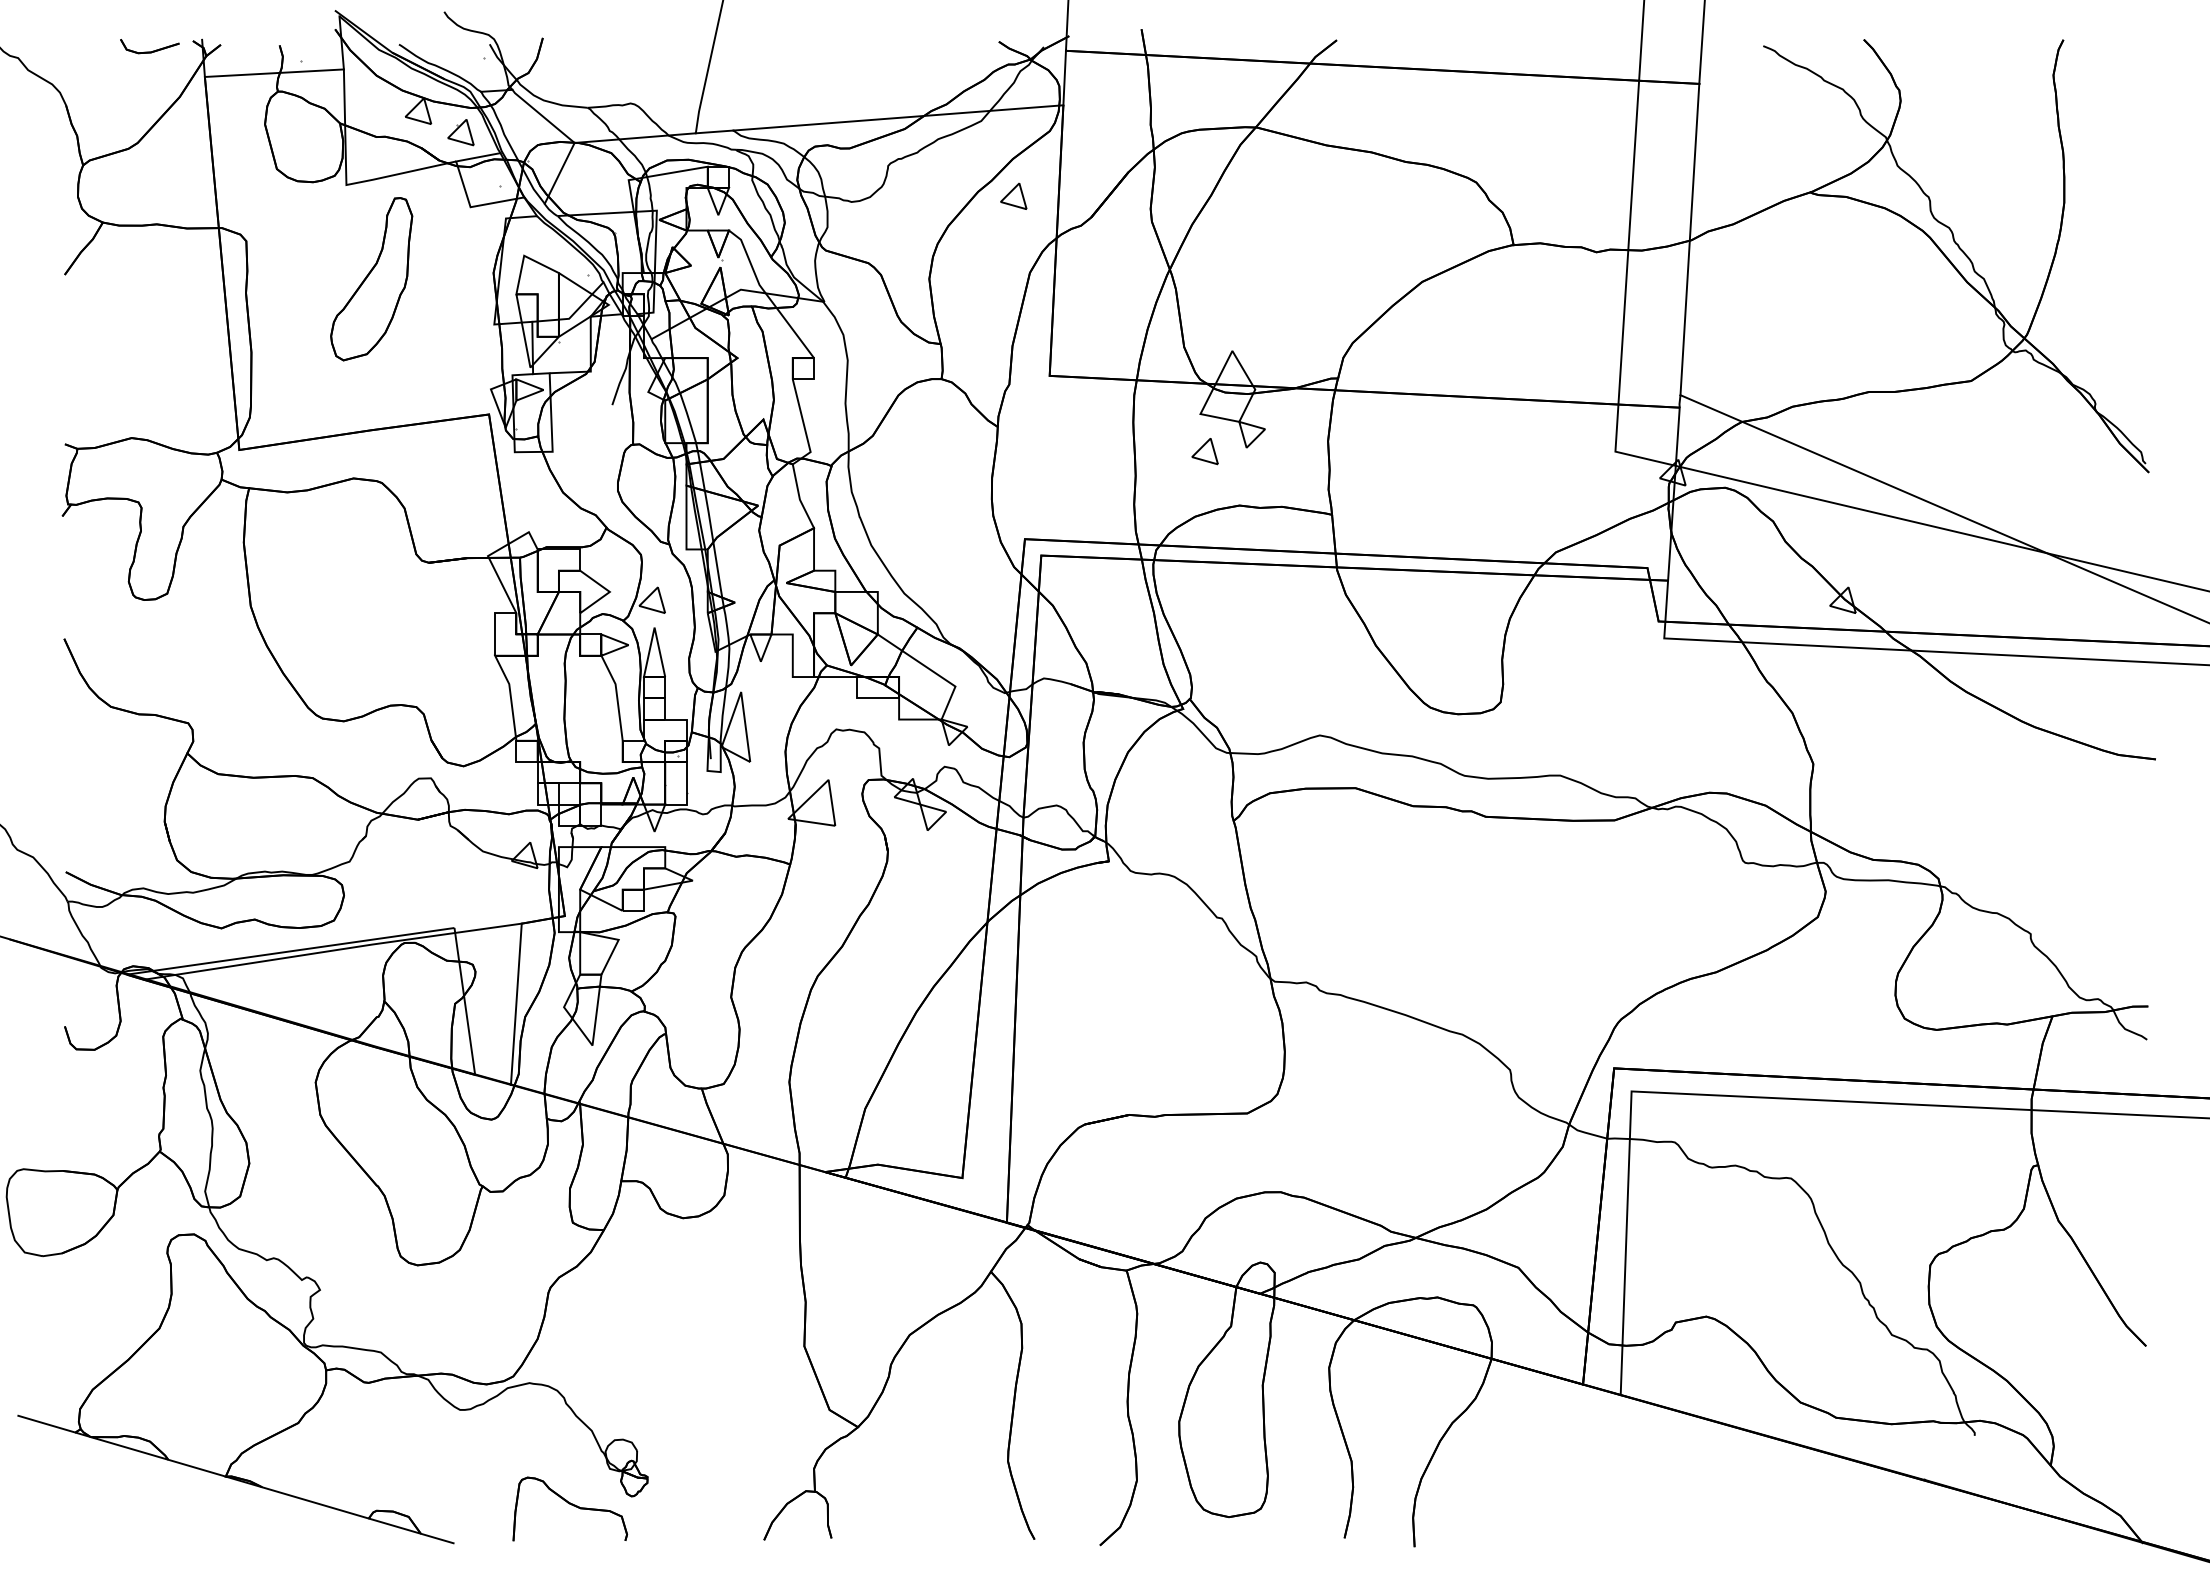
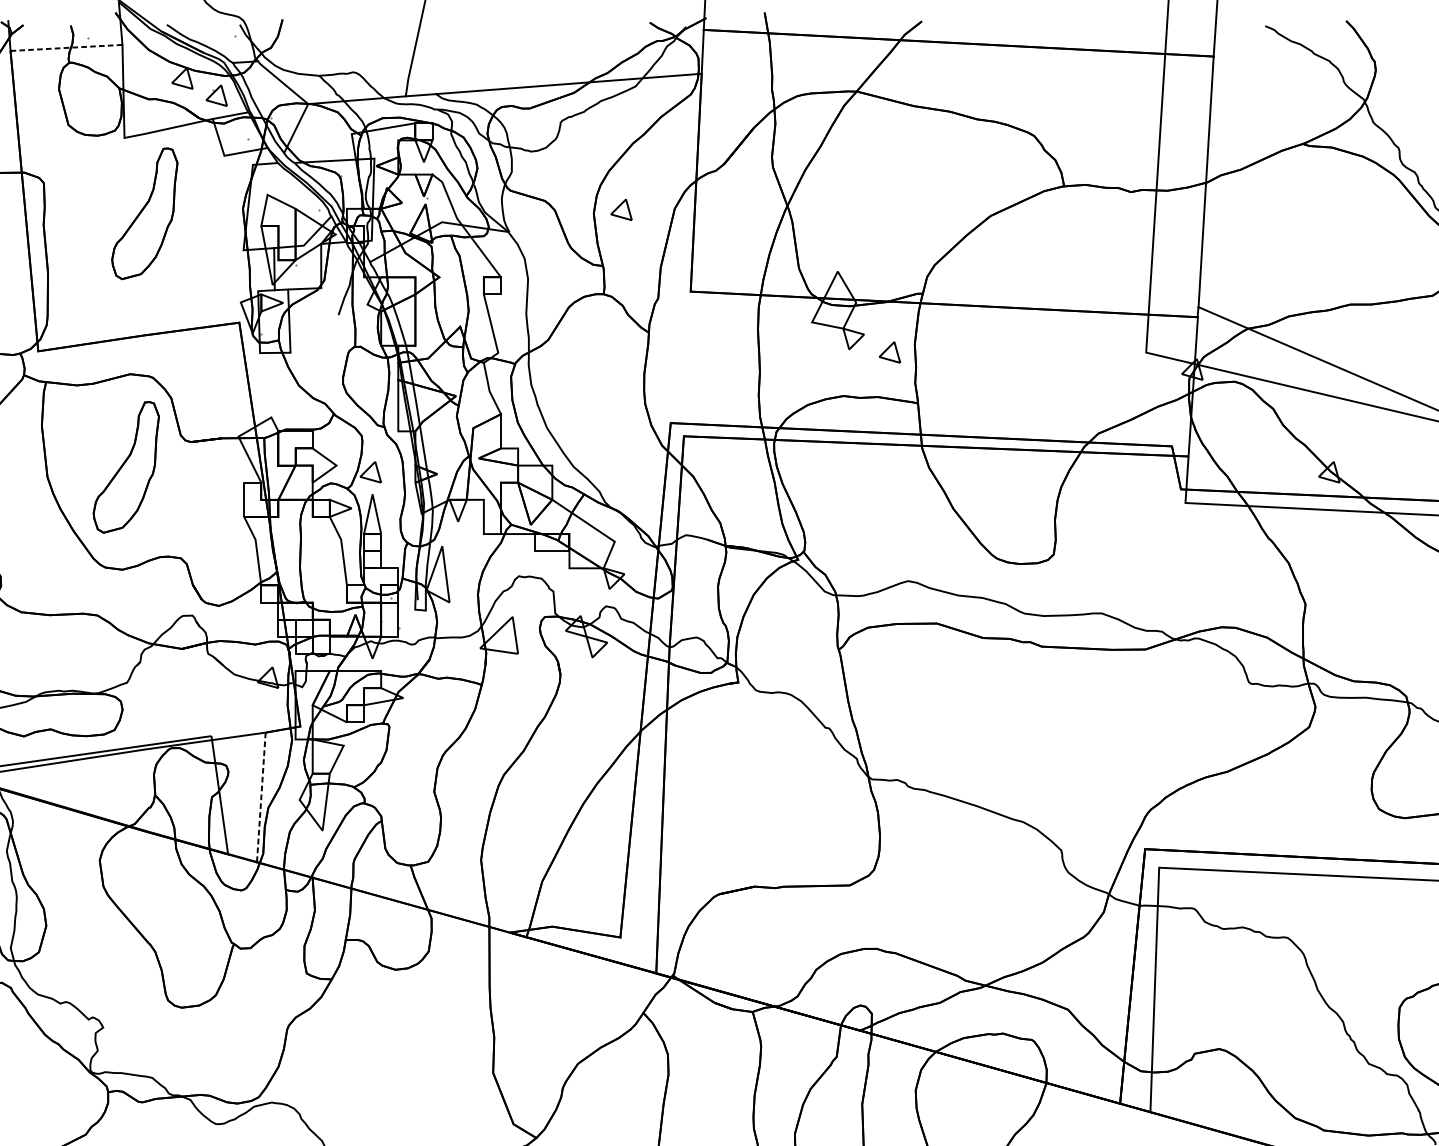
line: (274, 73) -> (66, 48), solid -> dashed
part: (1013, 195) -> (621, 209), moved
part: (1204, 451) -> (889, 352), moved
part: (348, 594) -> (126, 467), added
line: (516, 1004) -> (261, 797), solid -> dashed

